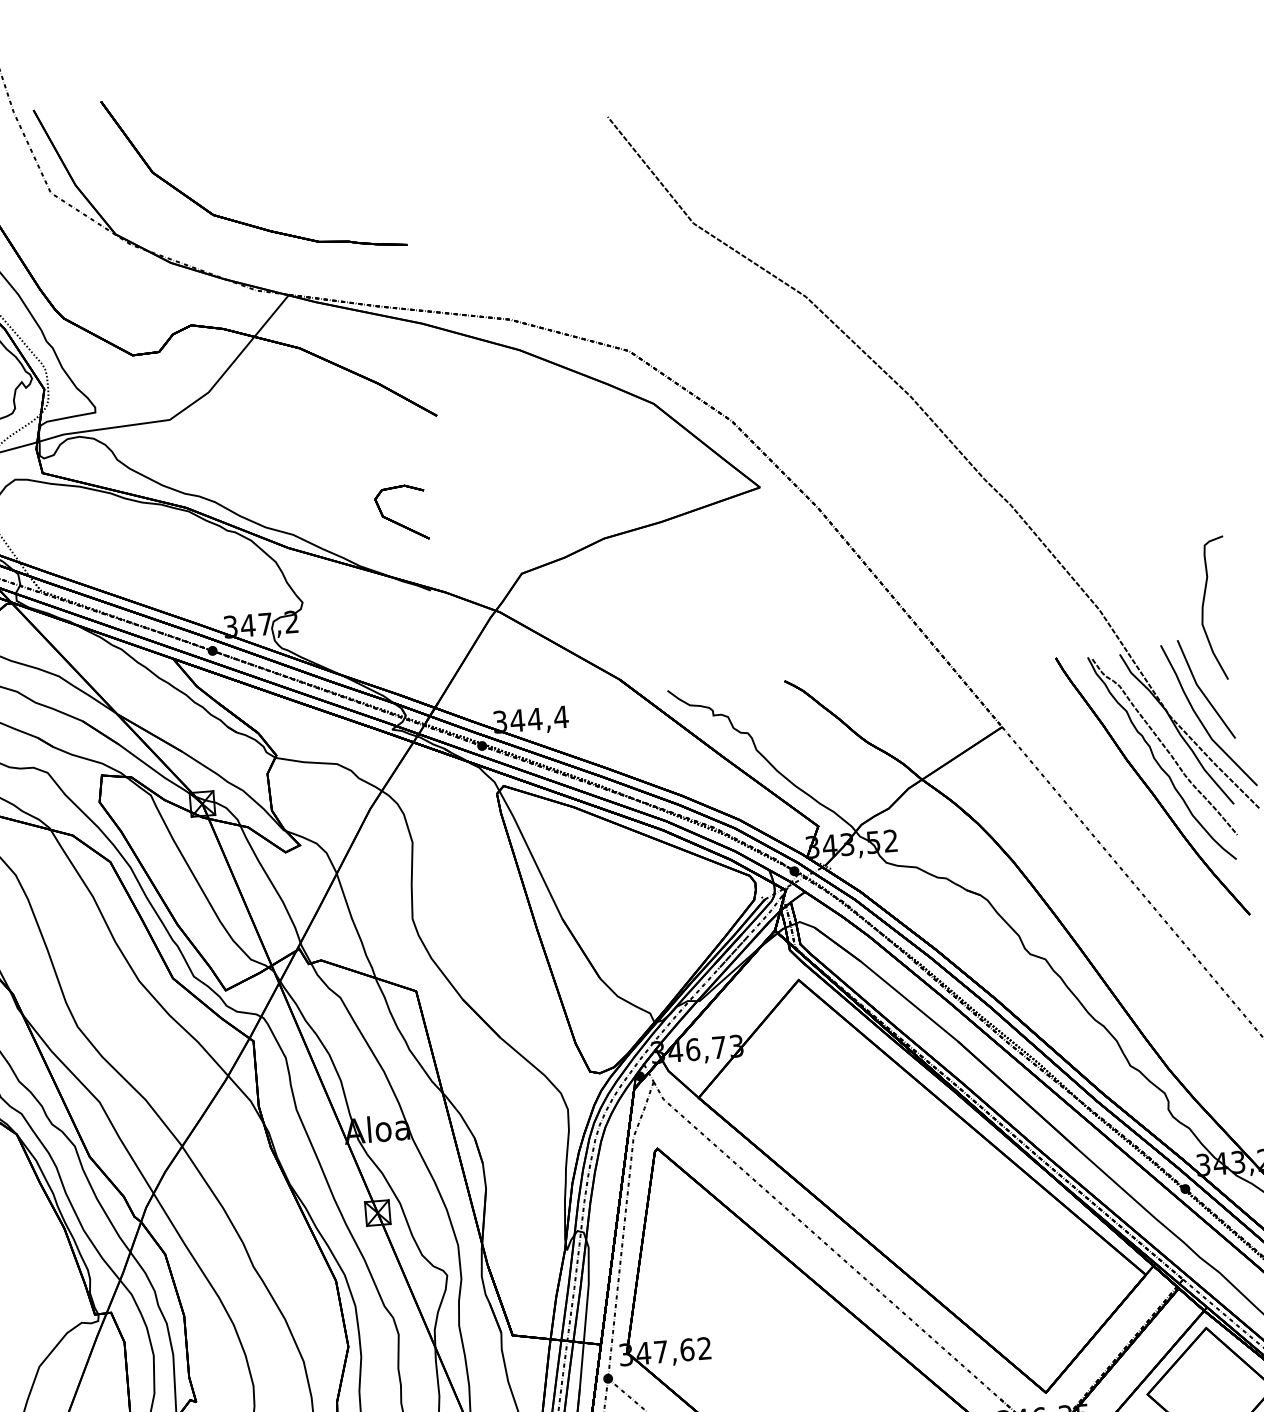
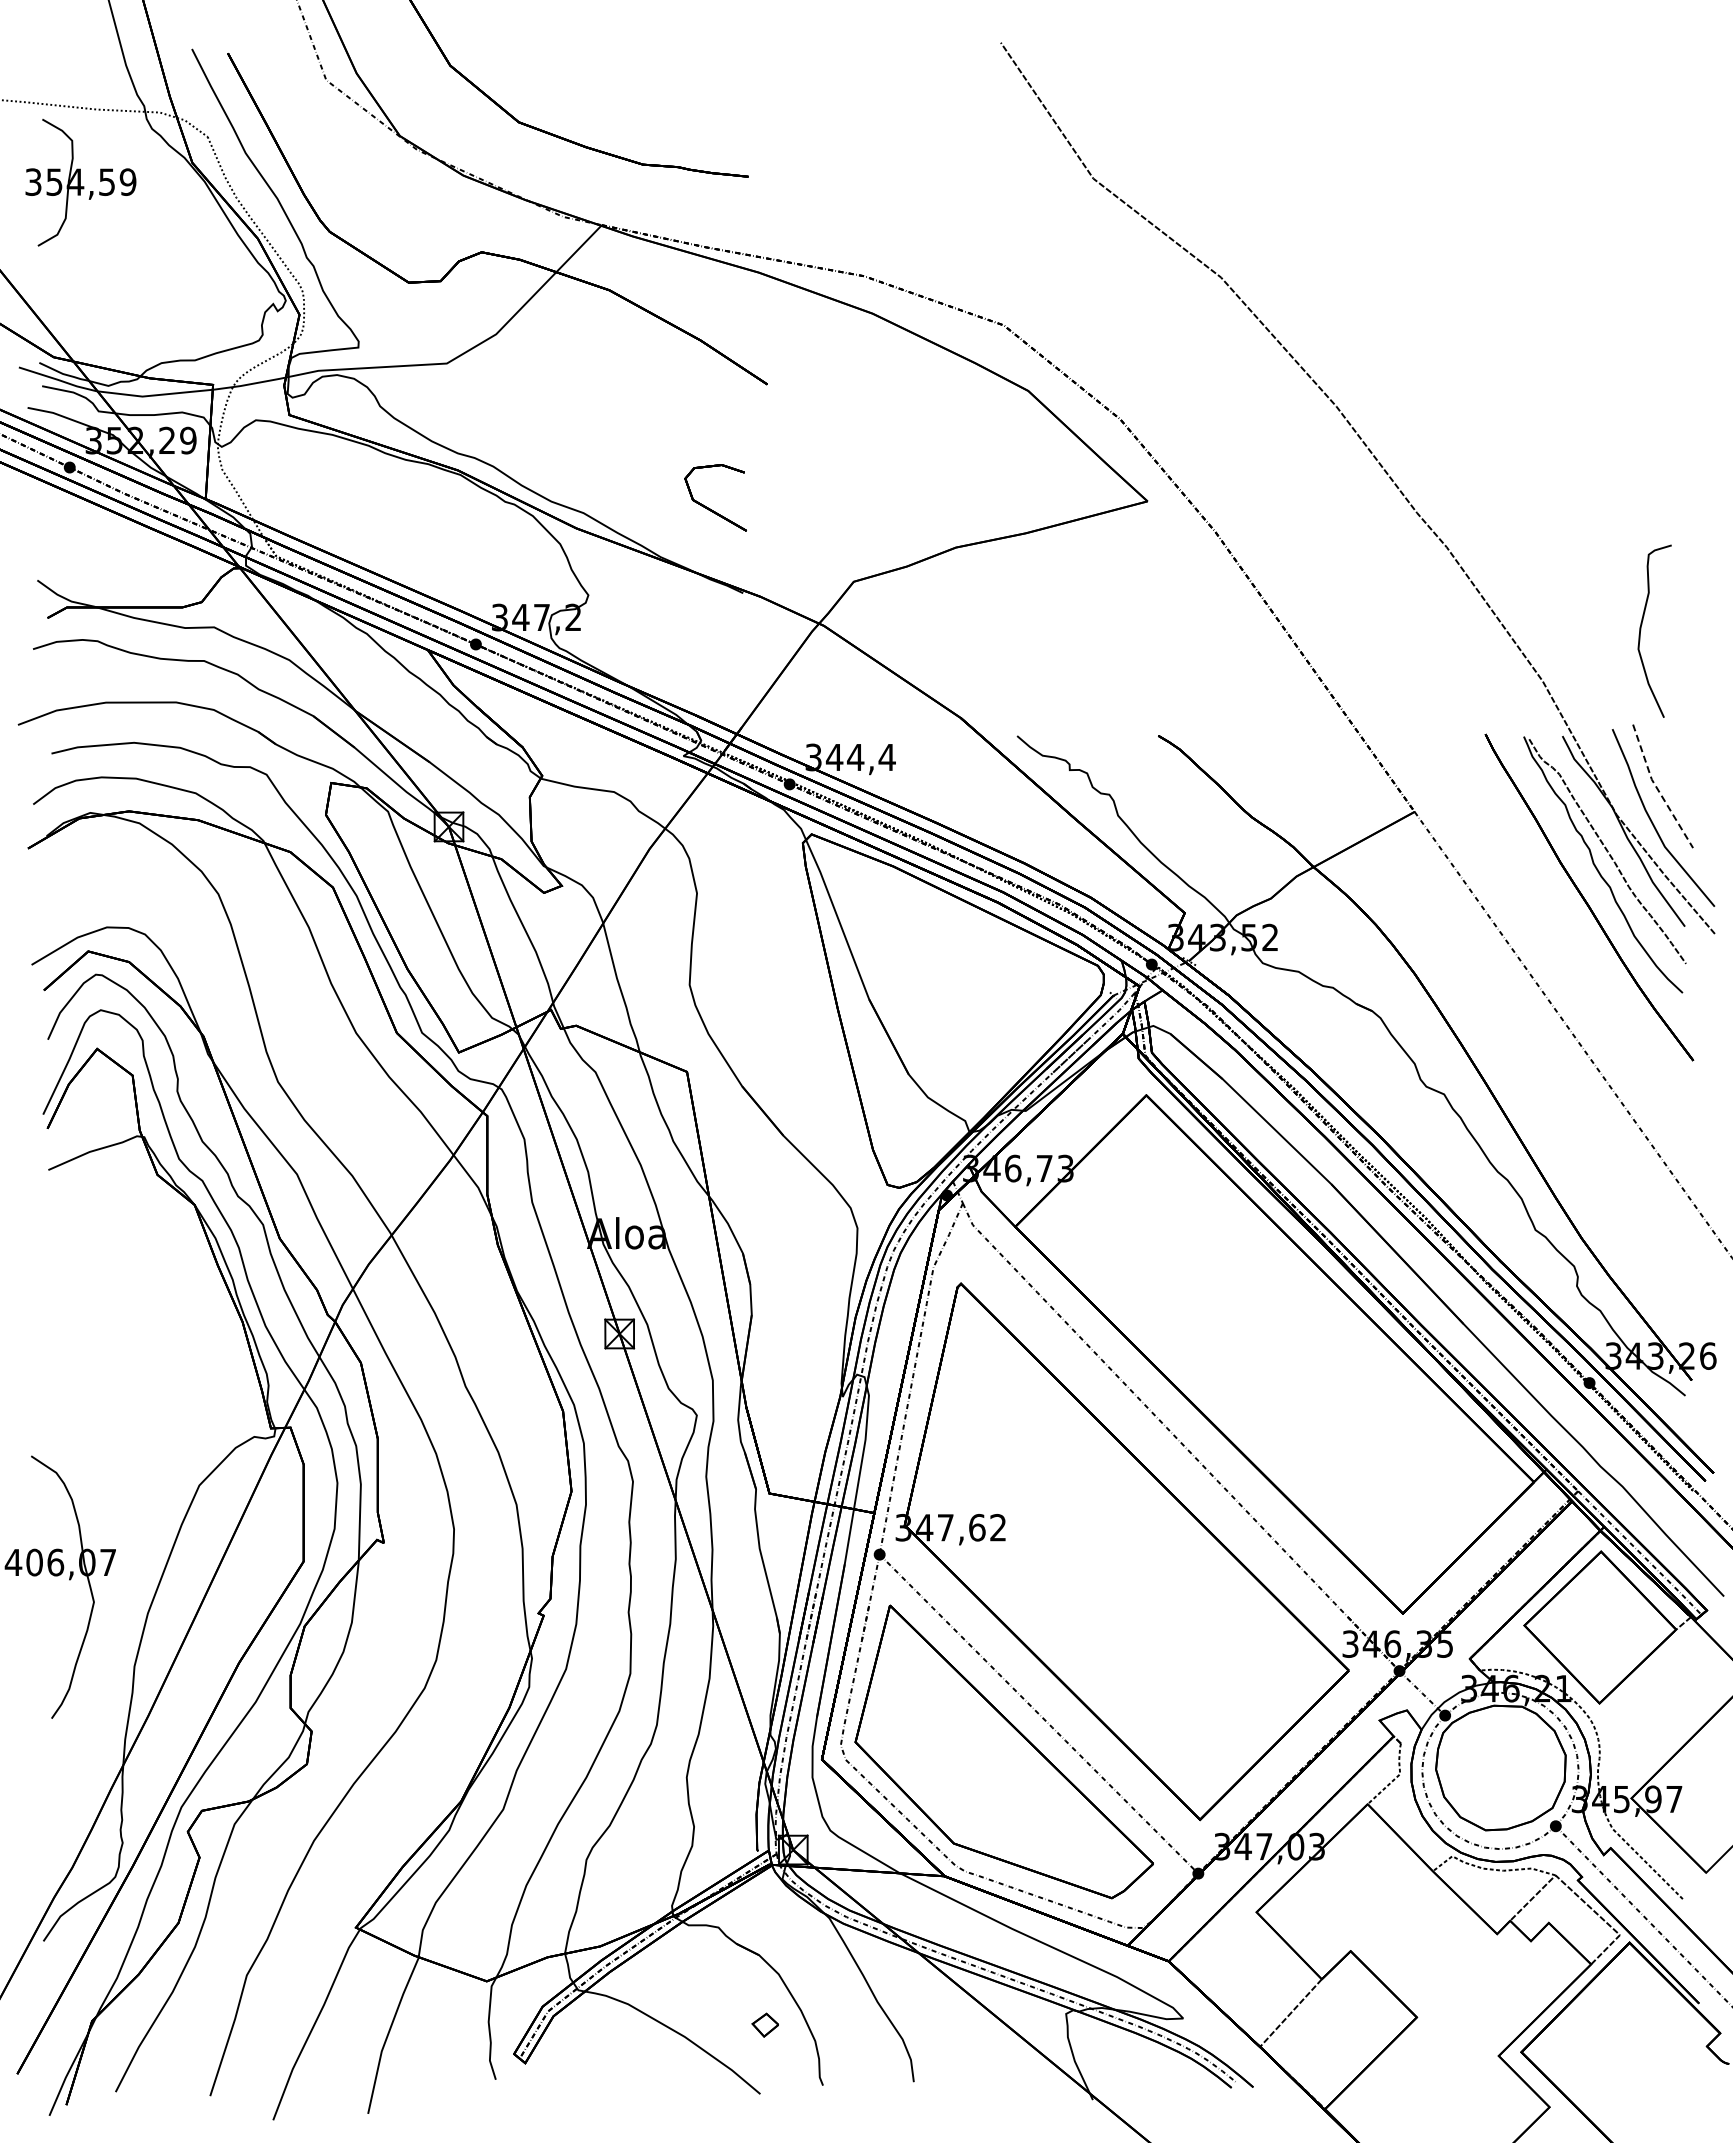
curve: (1203, 608) -> (1641, 630), moved
line: (1202, 691) -> (1657, 788), solid -> dashed

